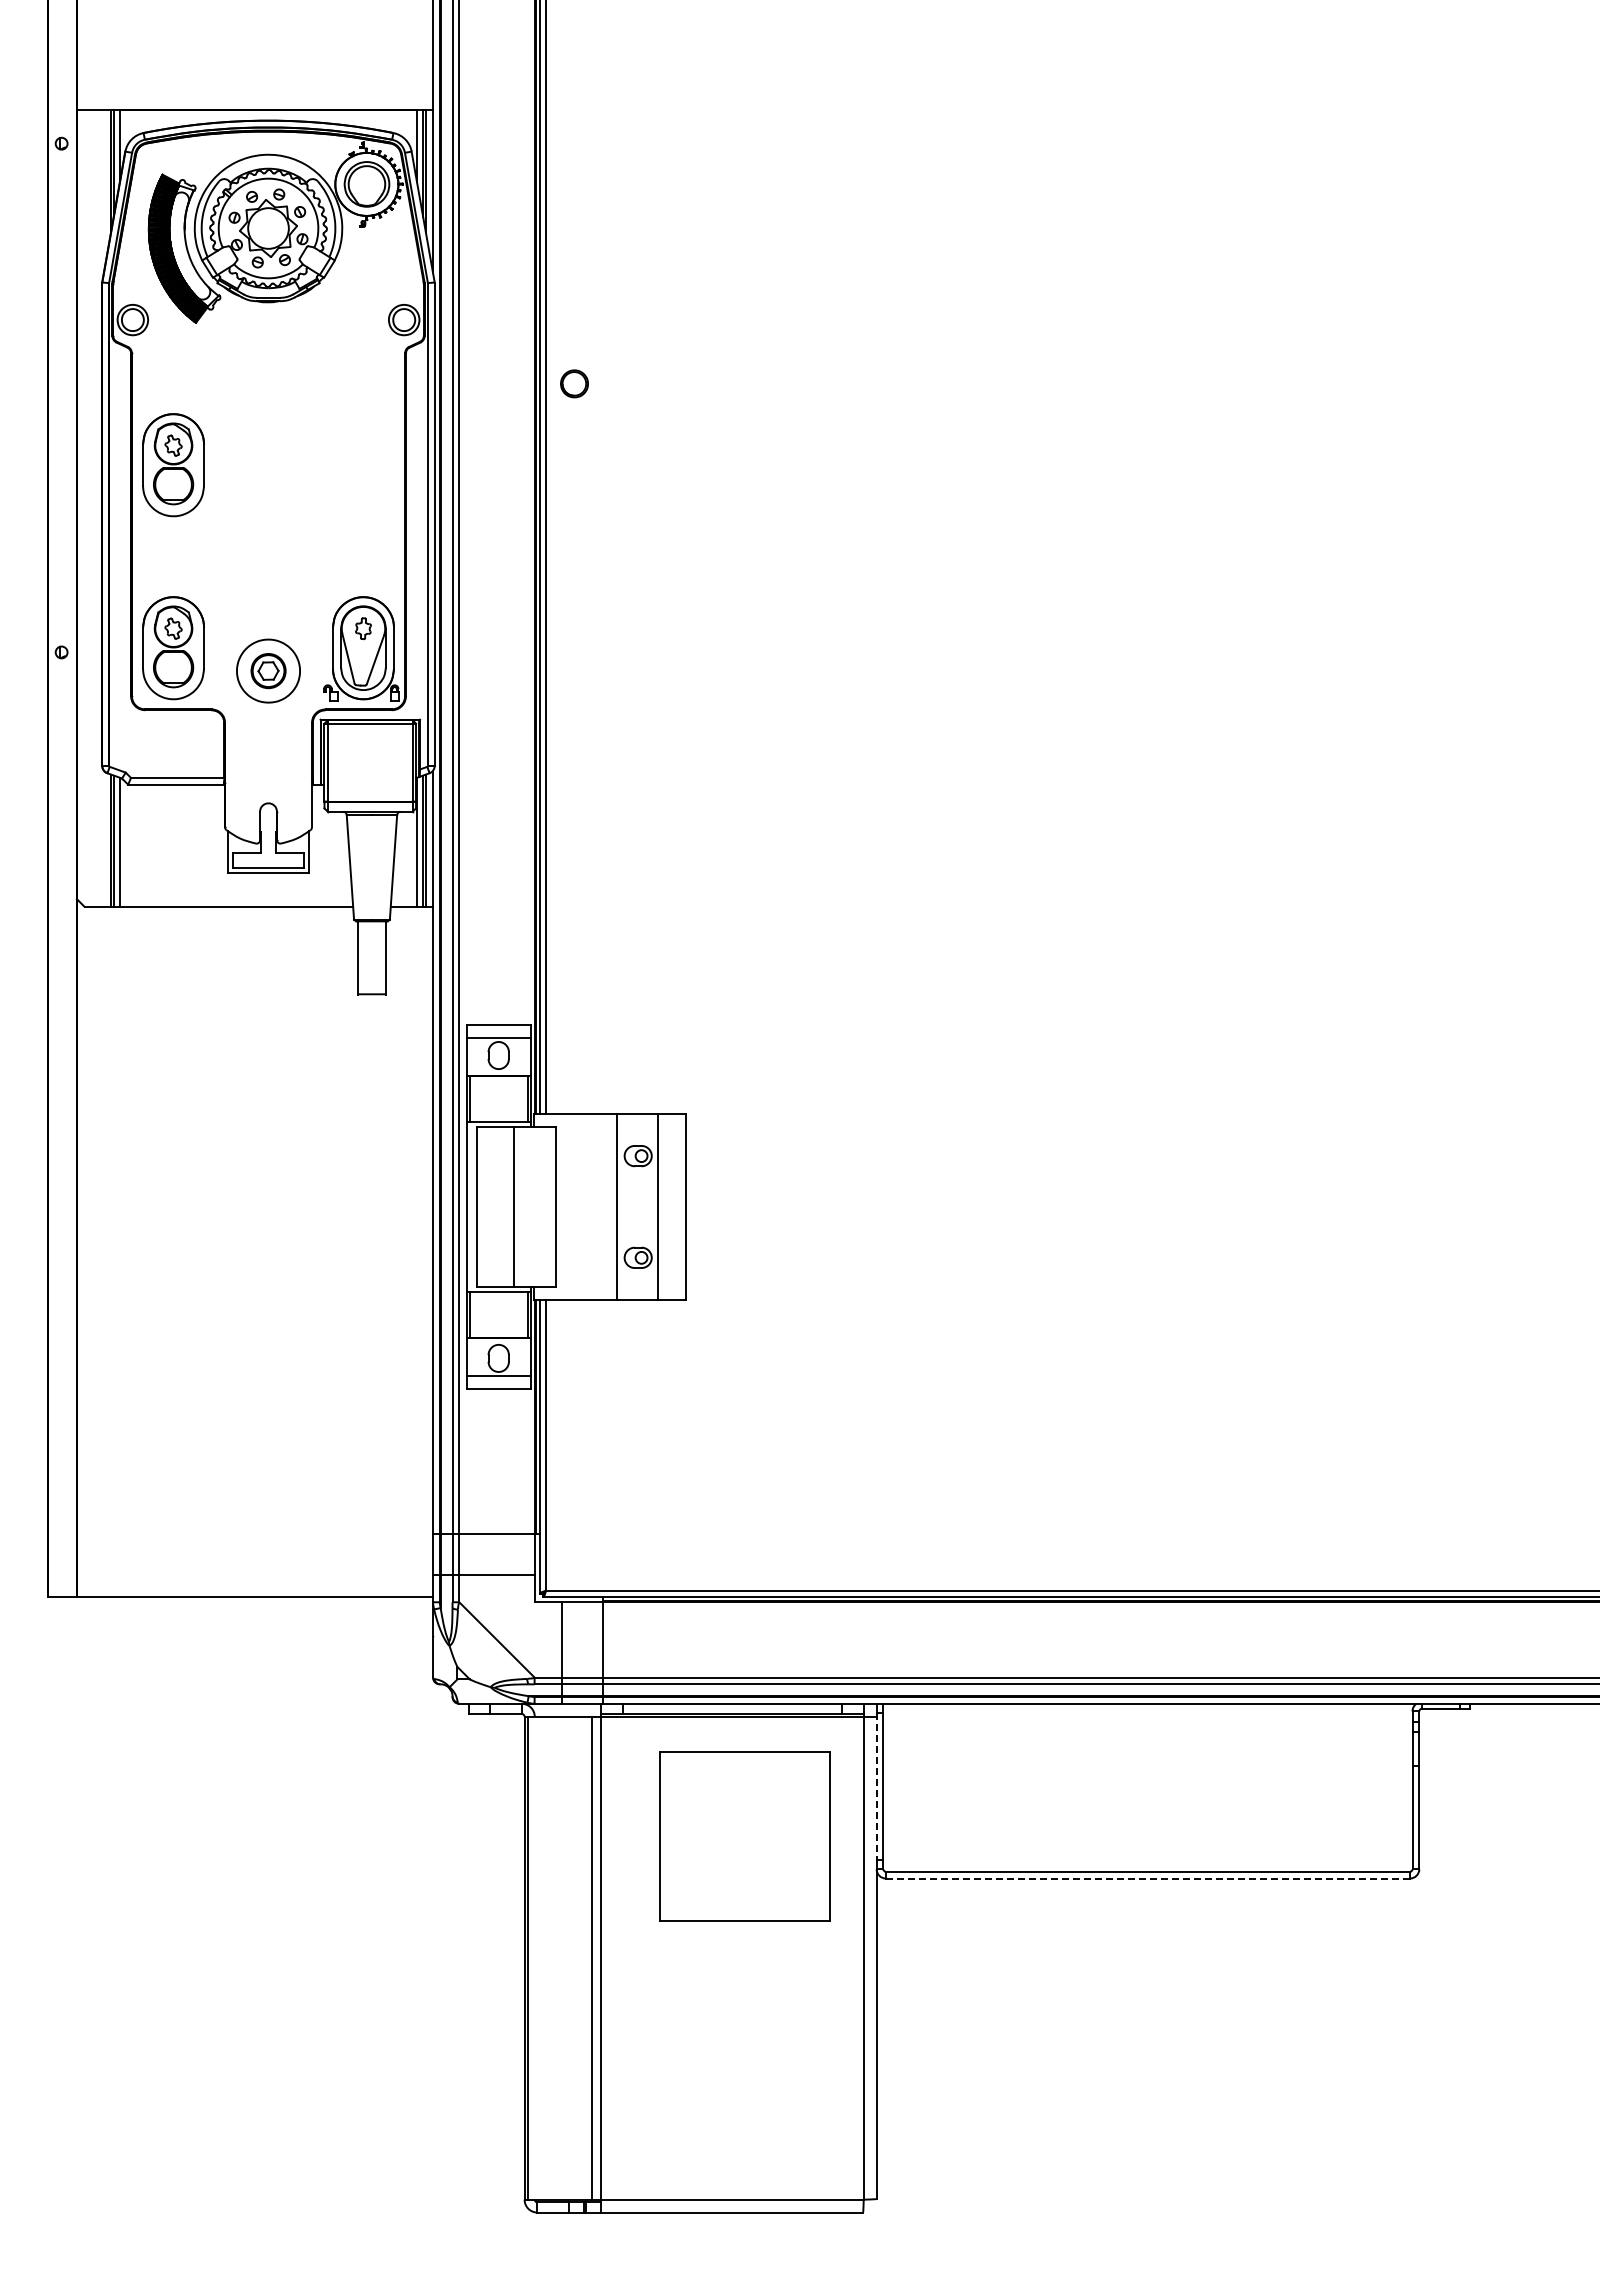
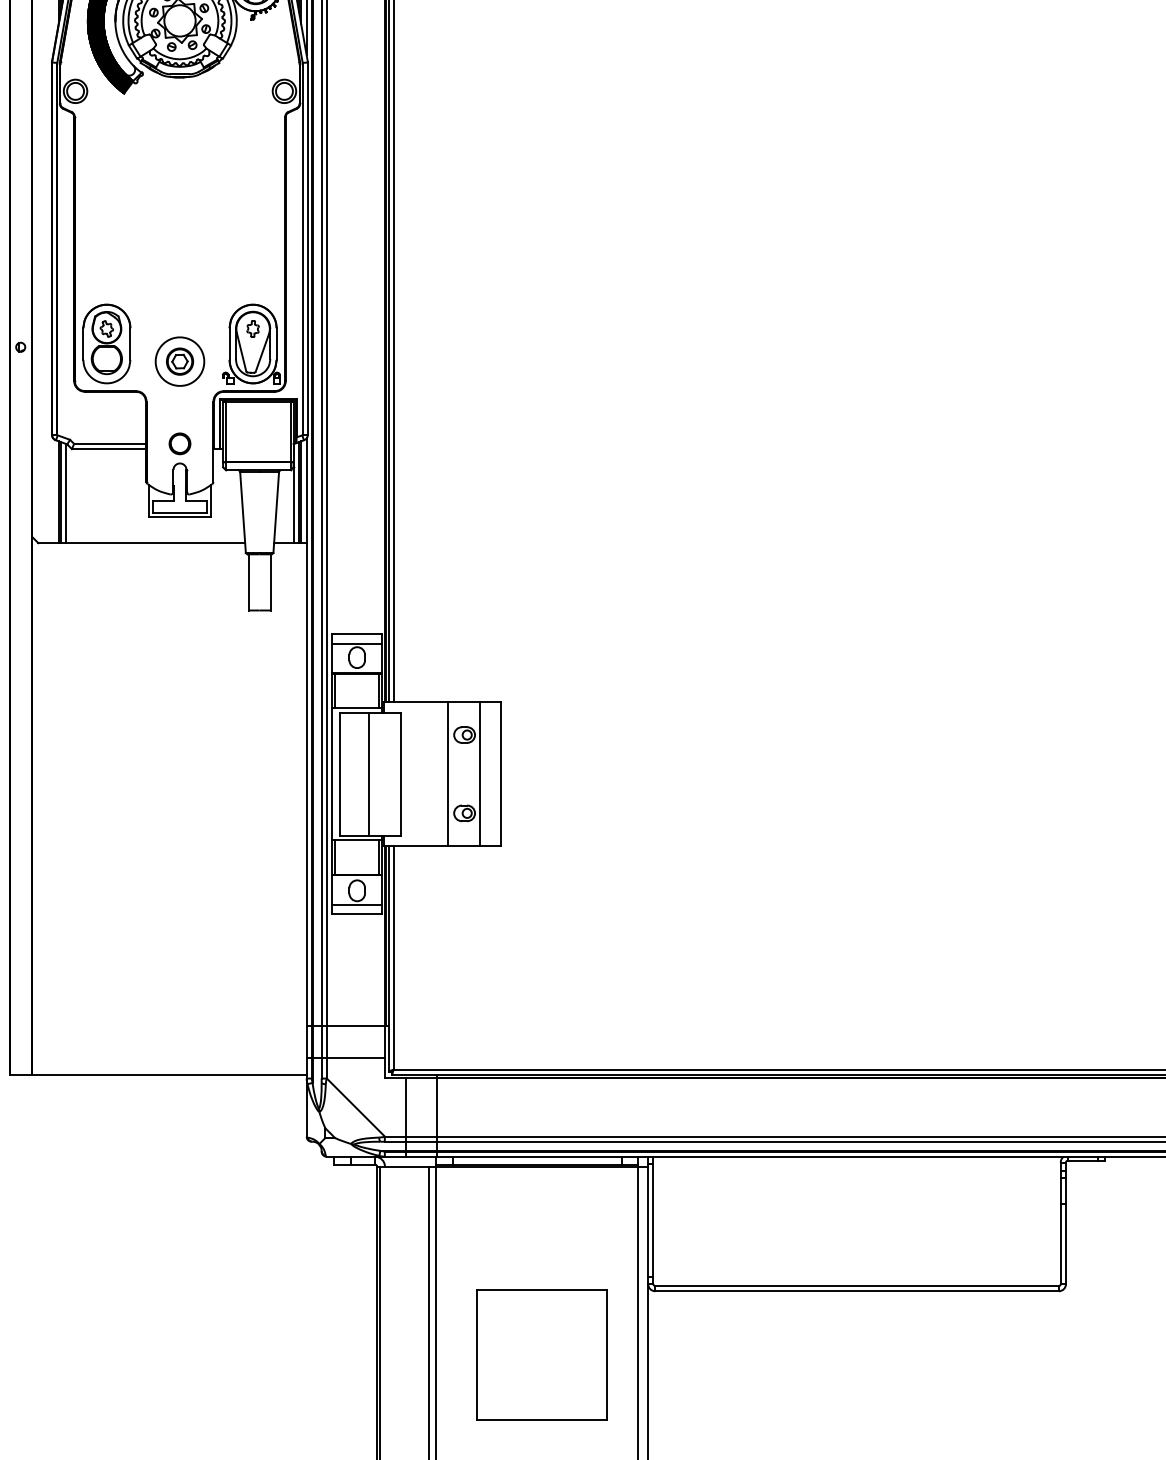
part: (574, 383) -> (179, 443), moved
part: (173, 465) -> (106, 203), removed
line: (876, 1787) -> (648, 1221), dashed -> solid
part: (744, 1836) -> (541, 1355), moved
line: (1147, 1878) -> (856, 1291), dashed -> solid

